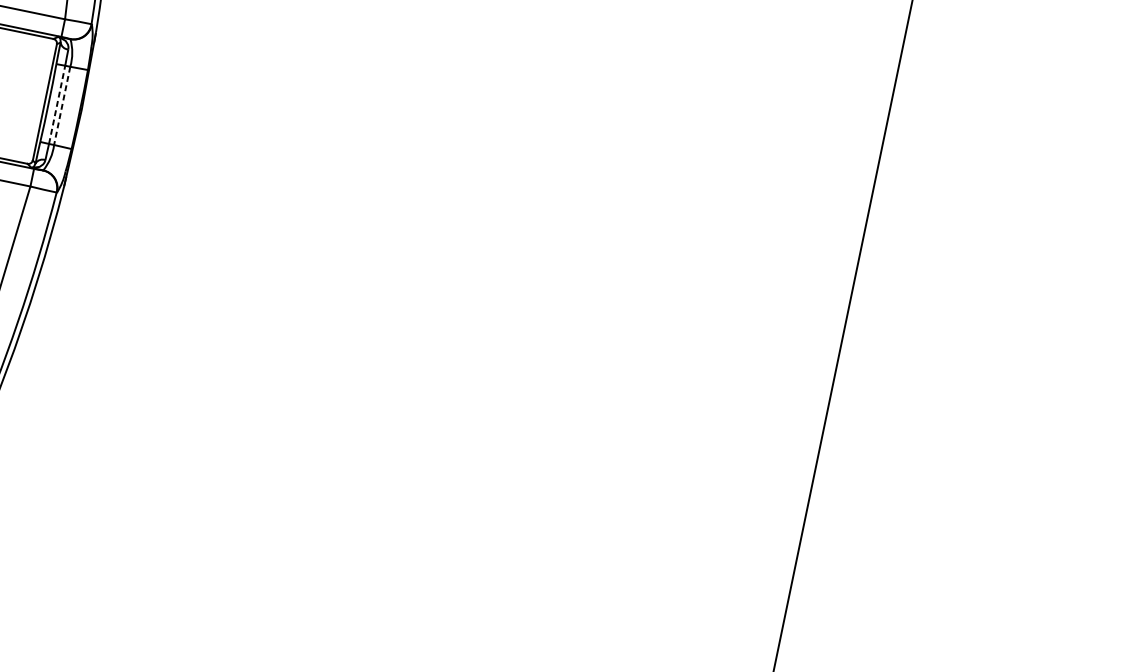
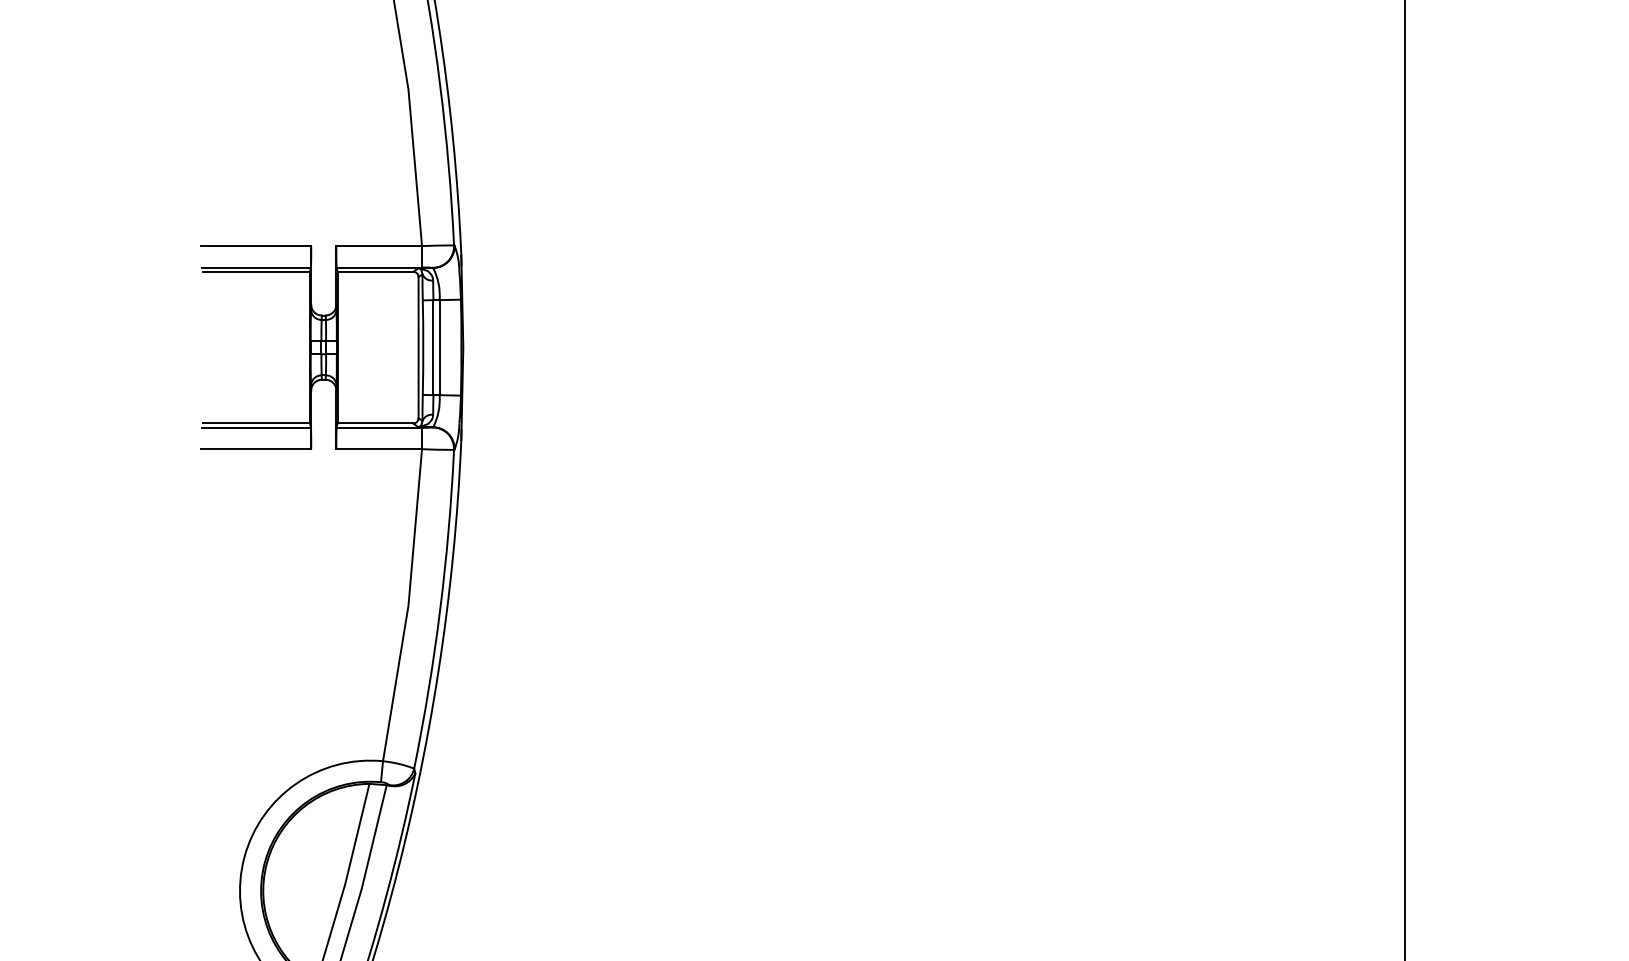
line: (57, 104) -> (433, 347), dashed -> solid
line: (62, 105) -> (439, 347), dashed -> solid

